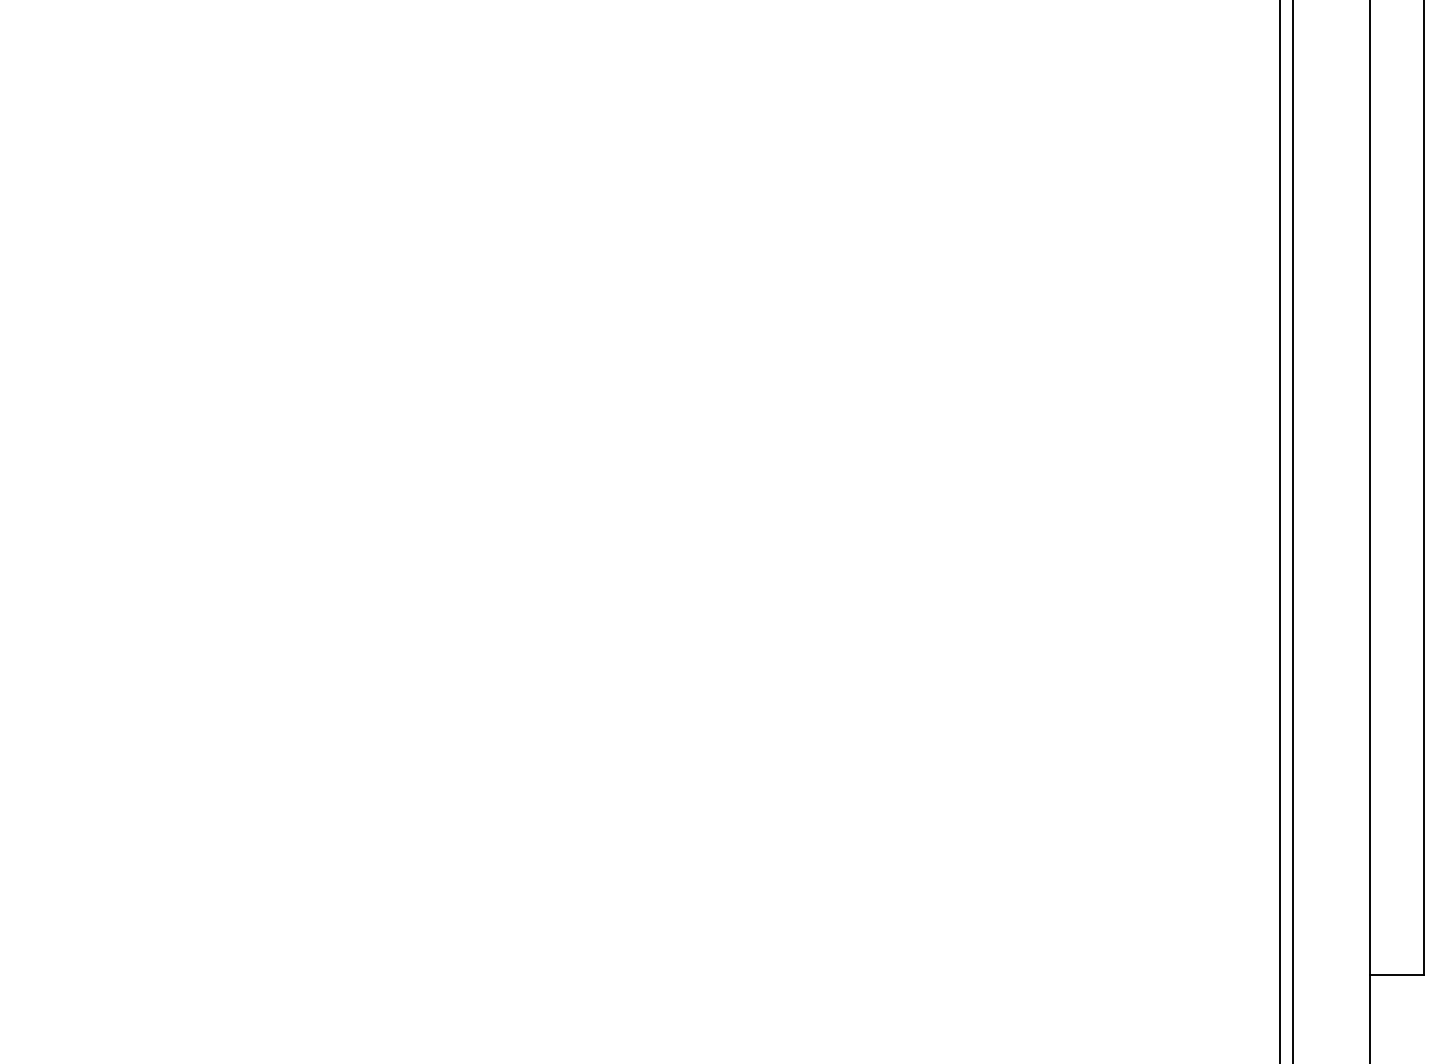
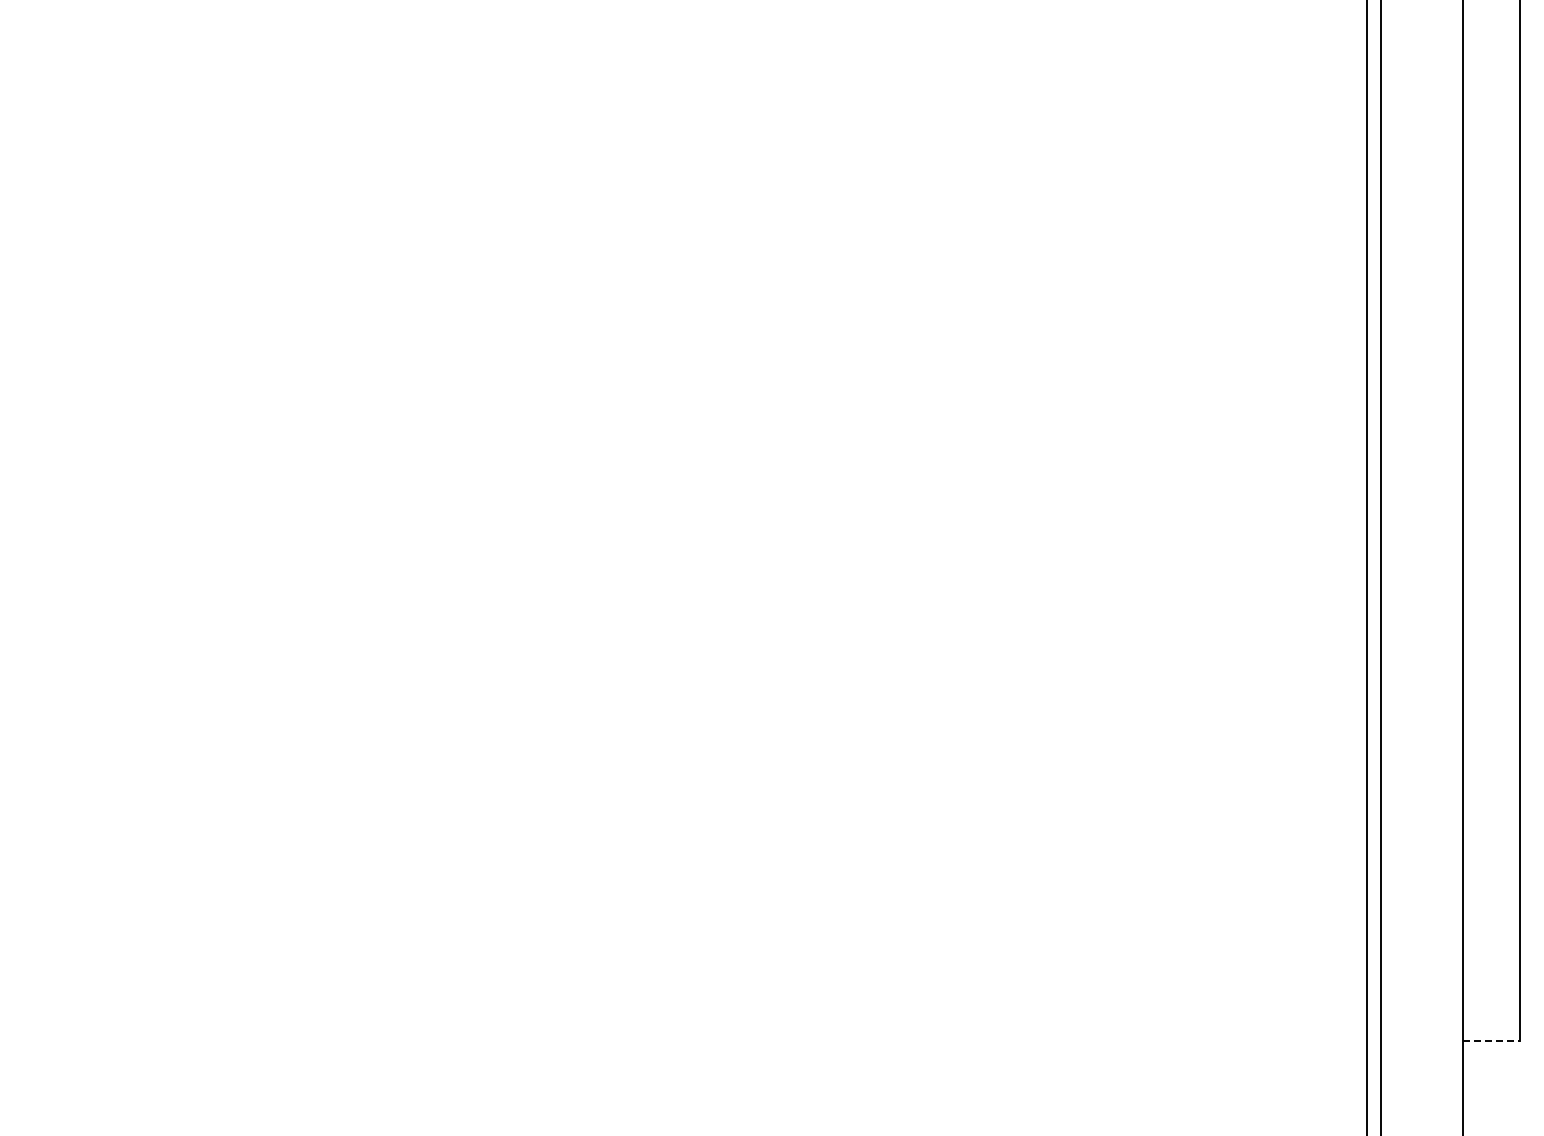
line: (1396, 975) -> (1491, 1041), solid -> dashed

